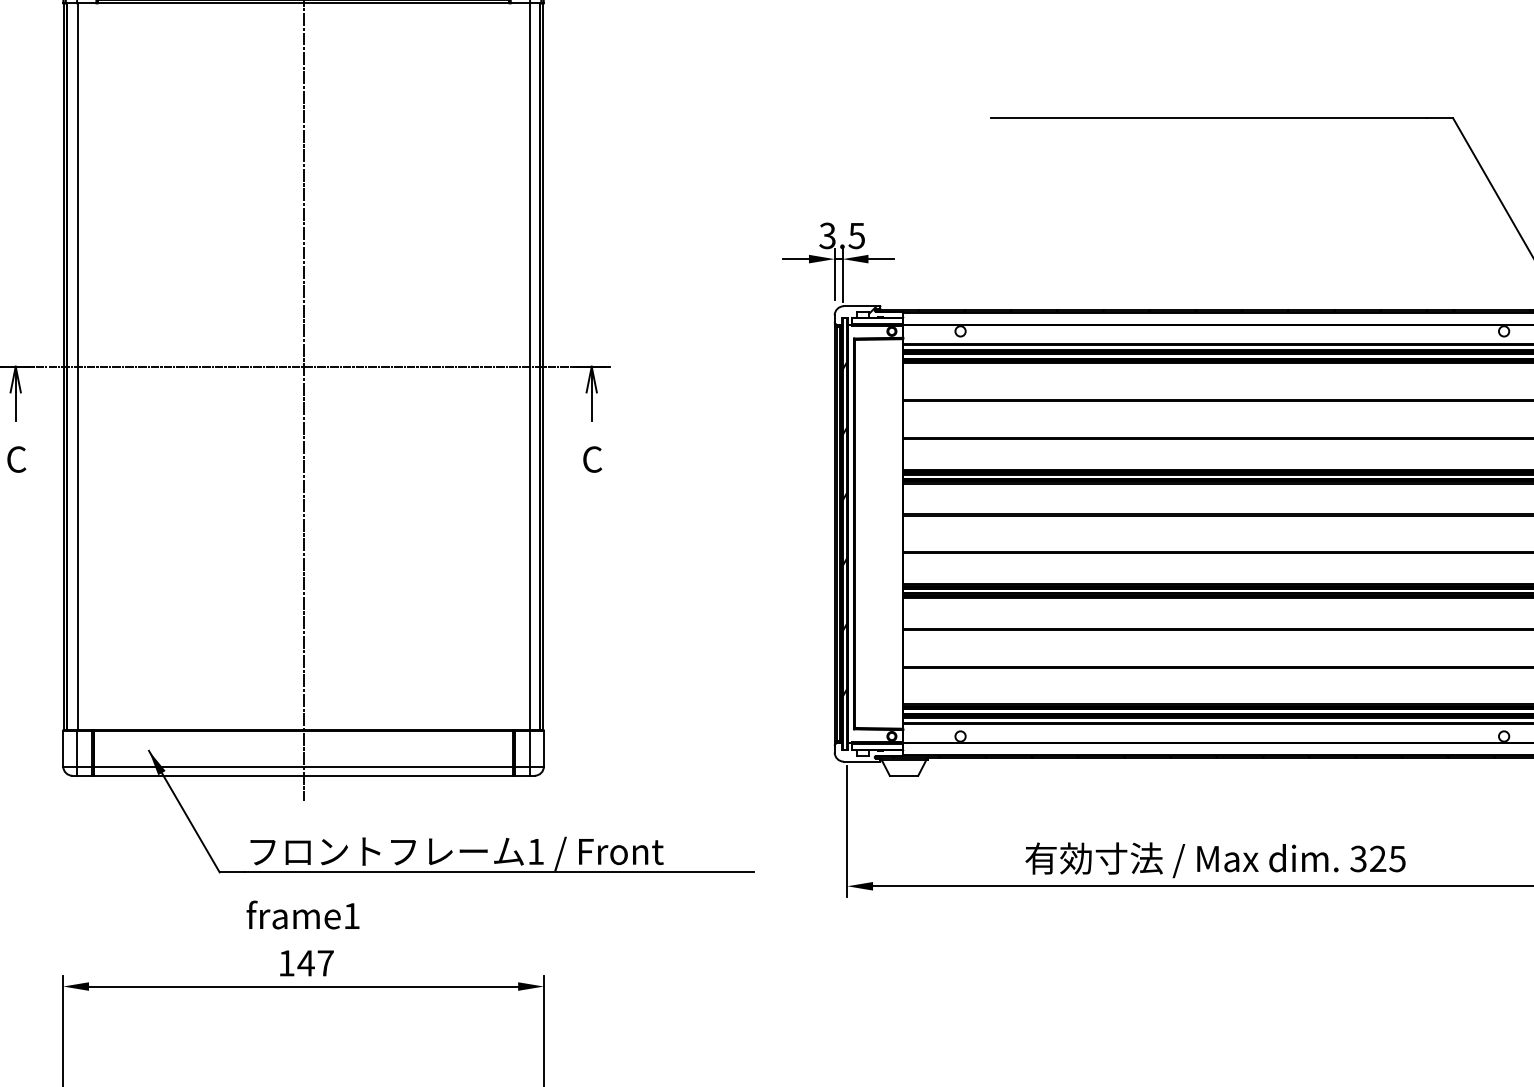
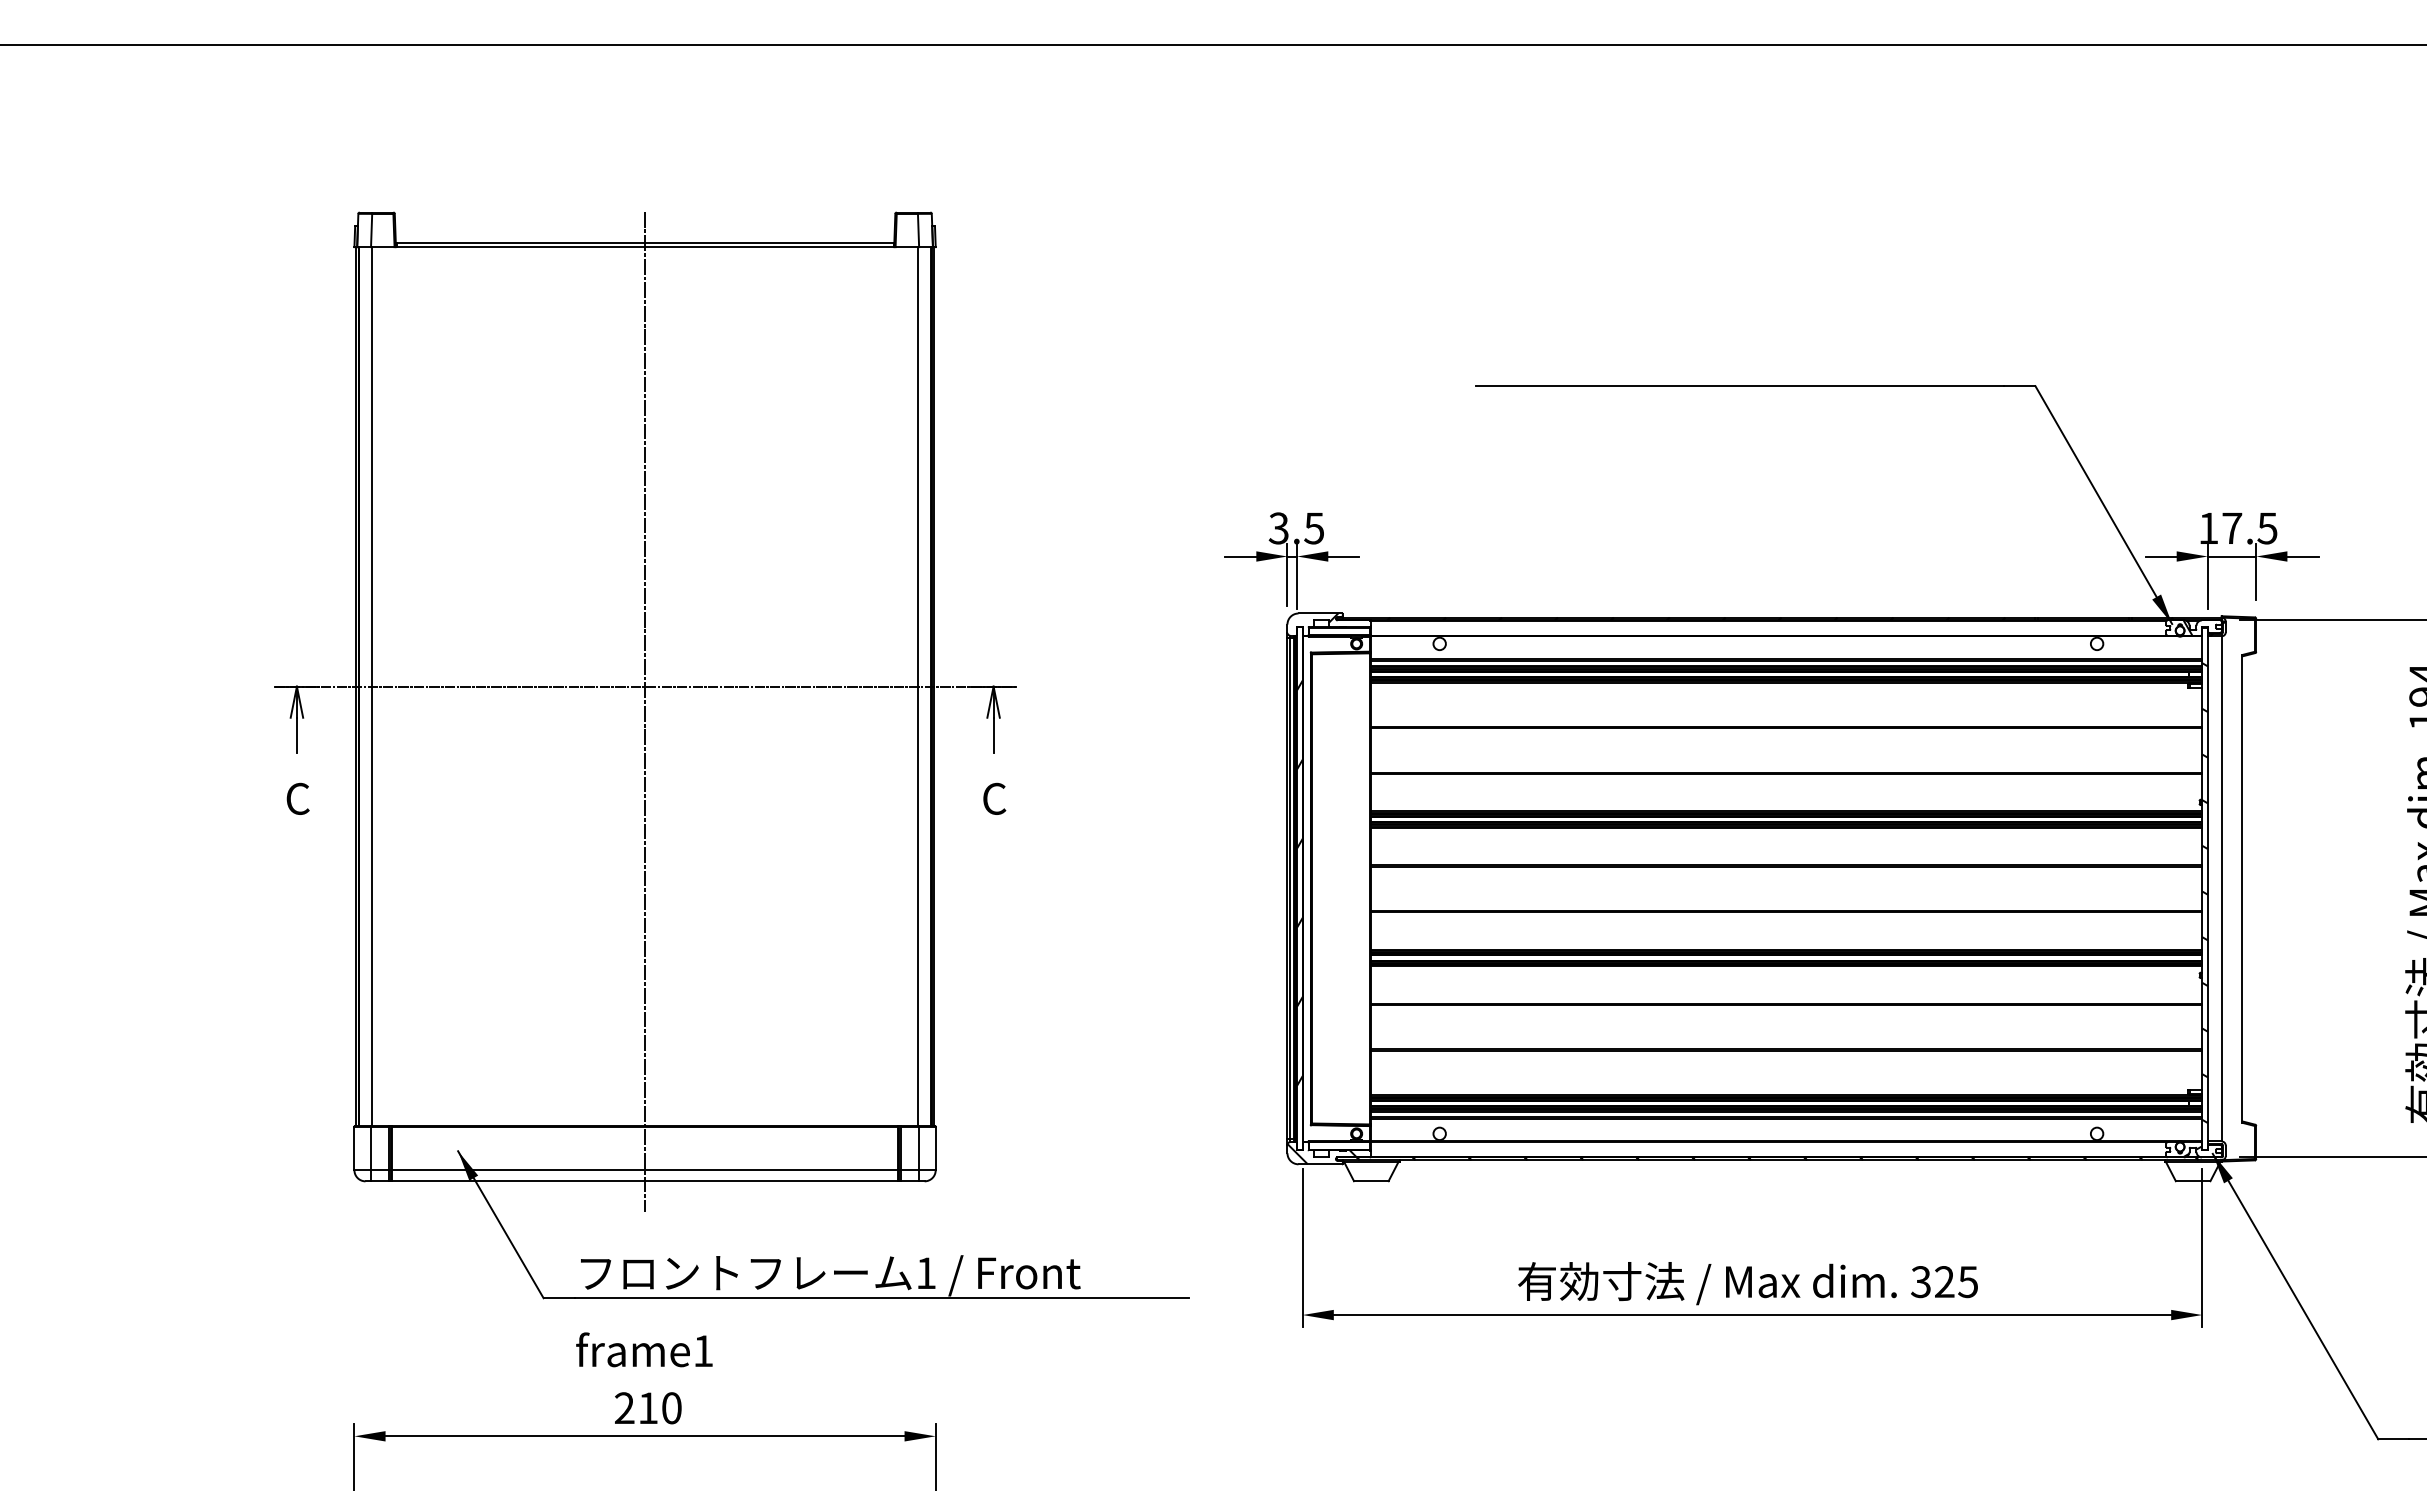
hatch: (862, 753) -> (1321, 1154), added
text: (306, 963) -> (648, 1408), 147 -> 210

